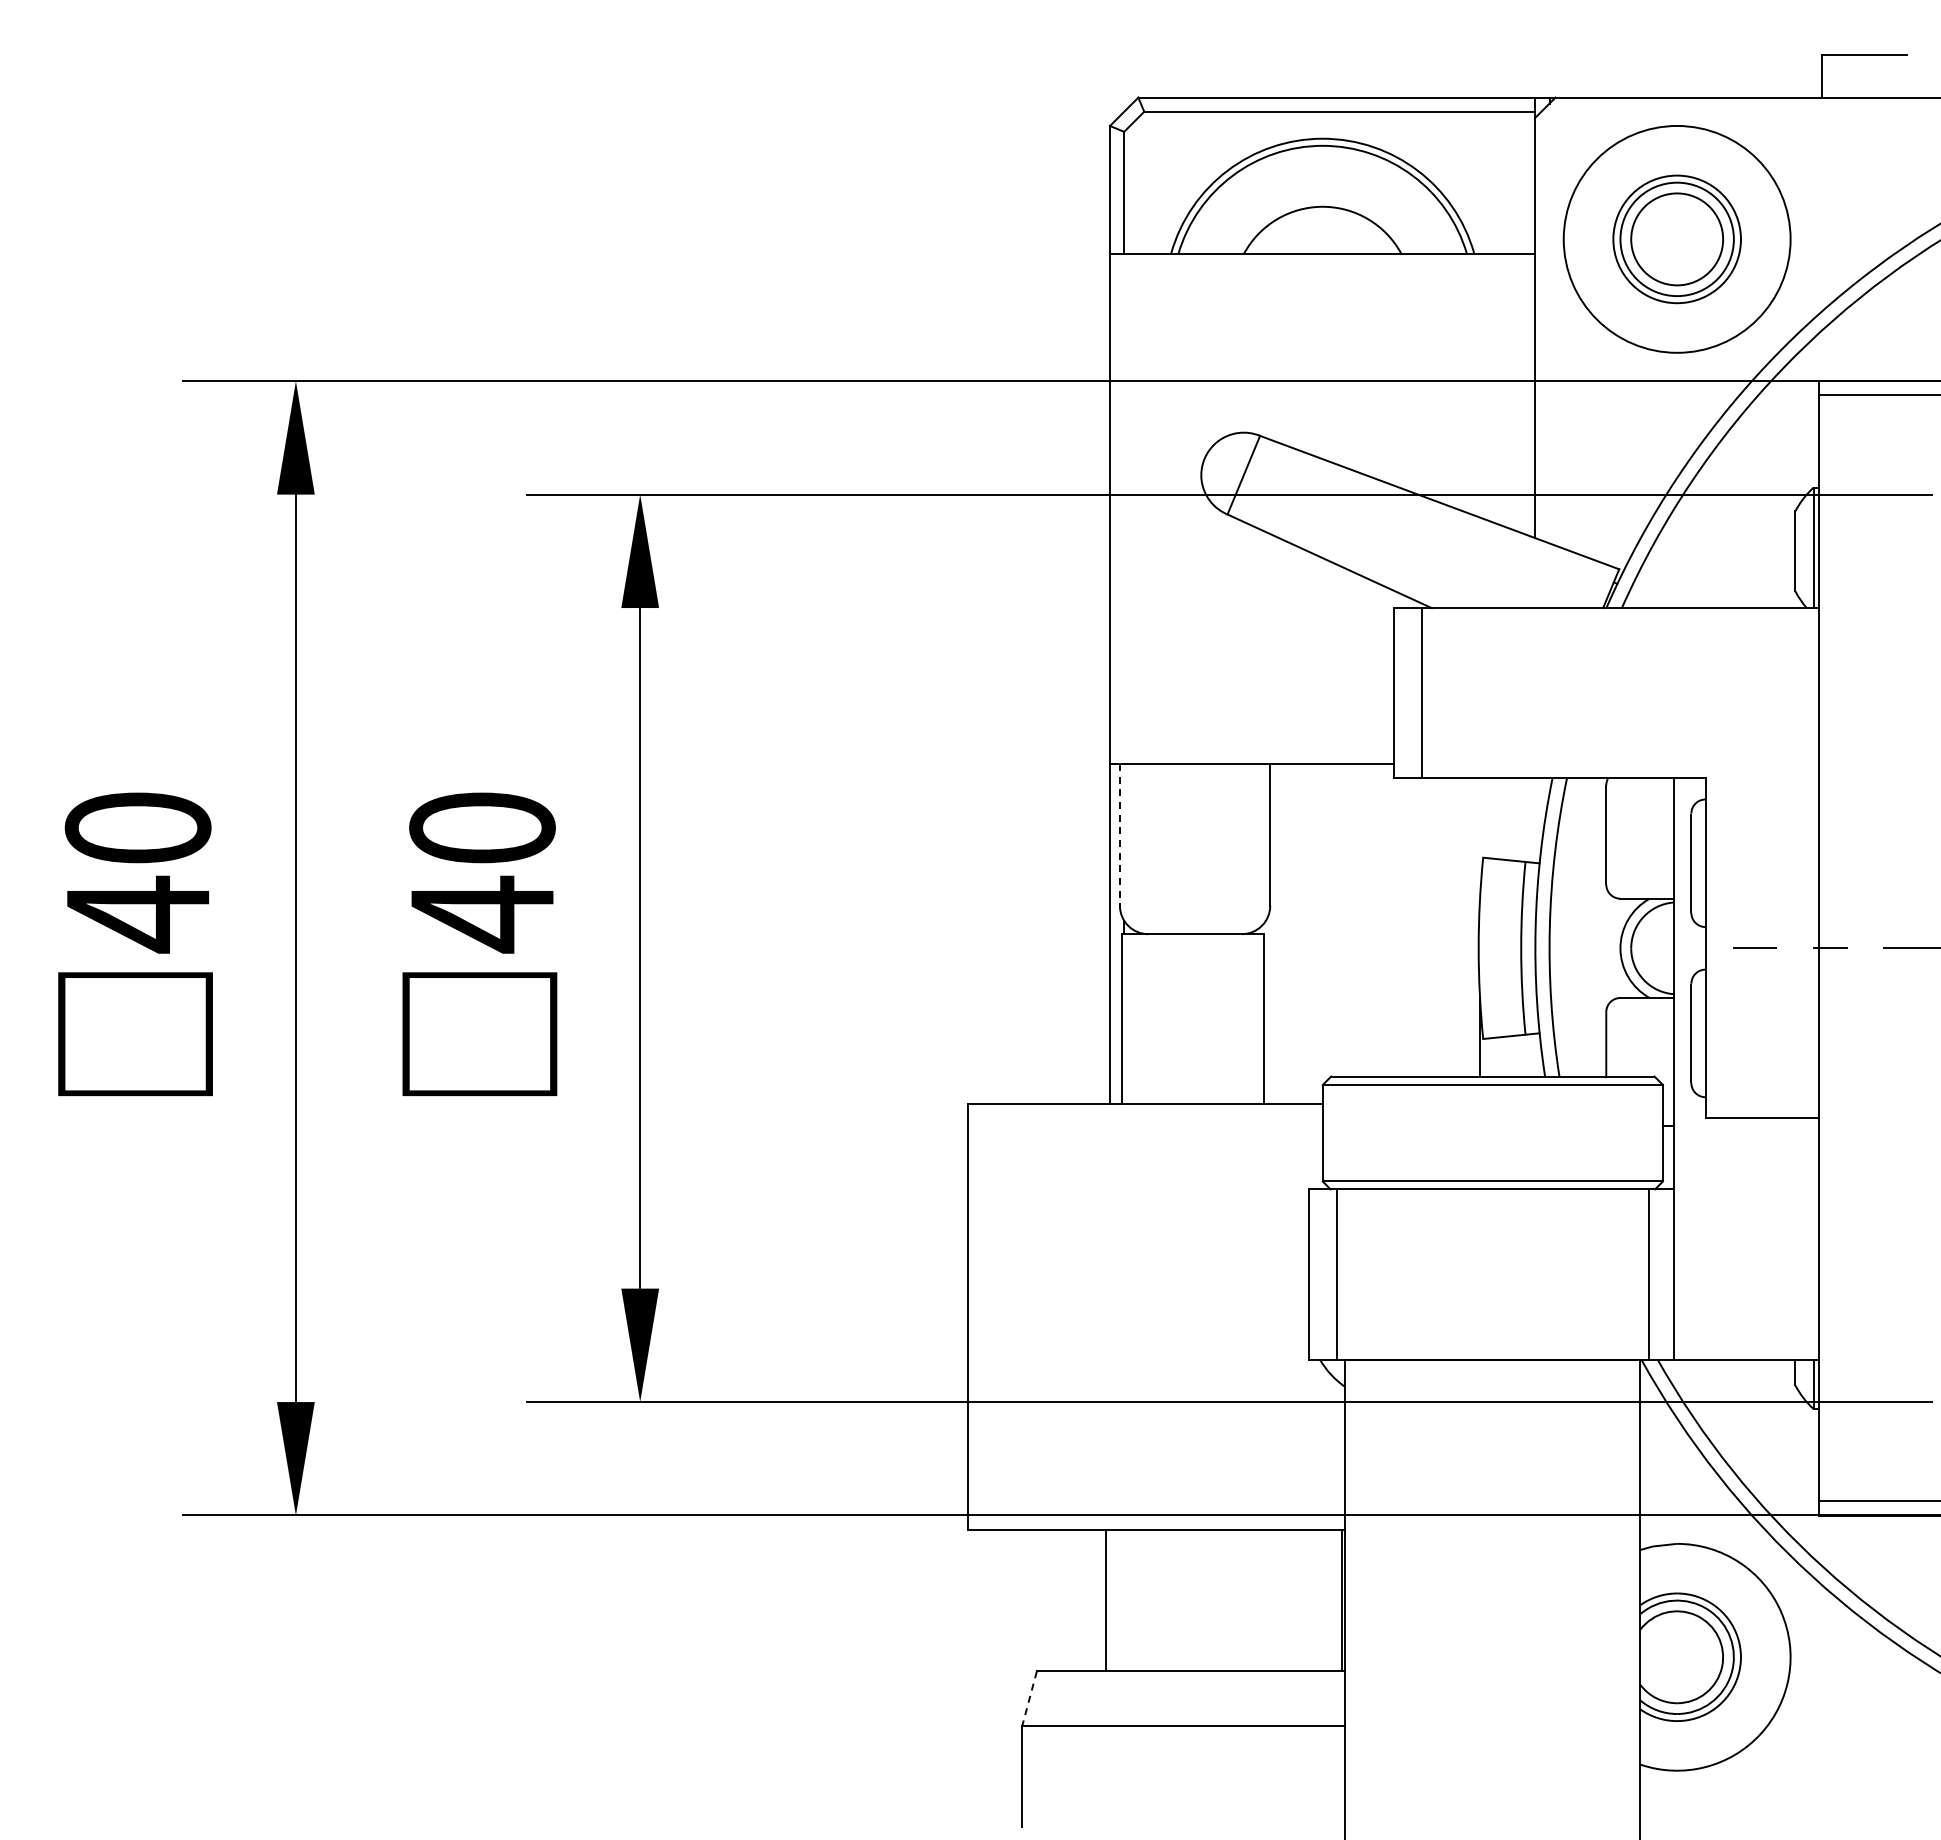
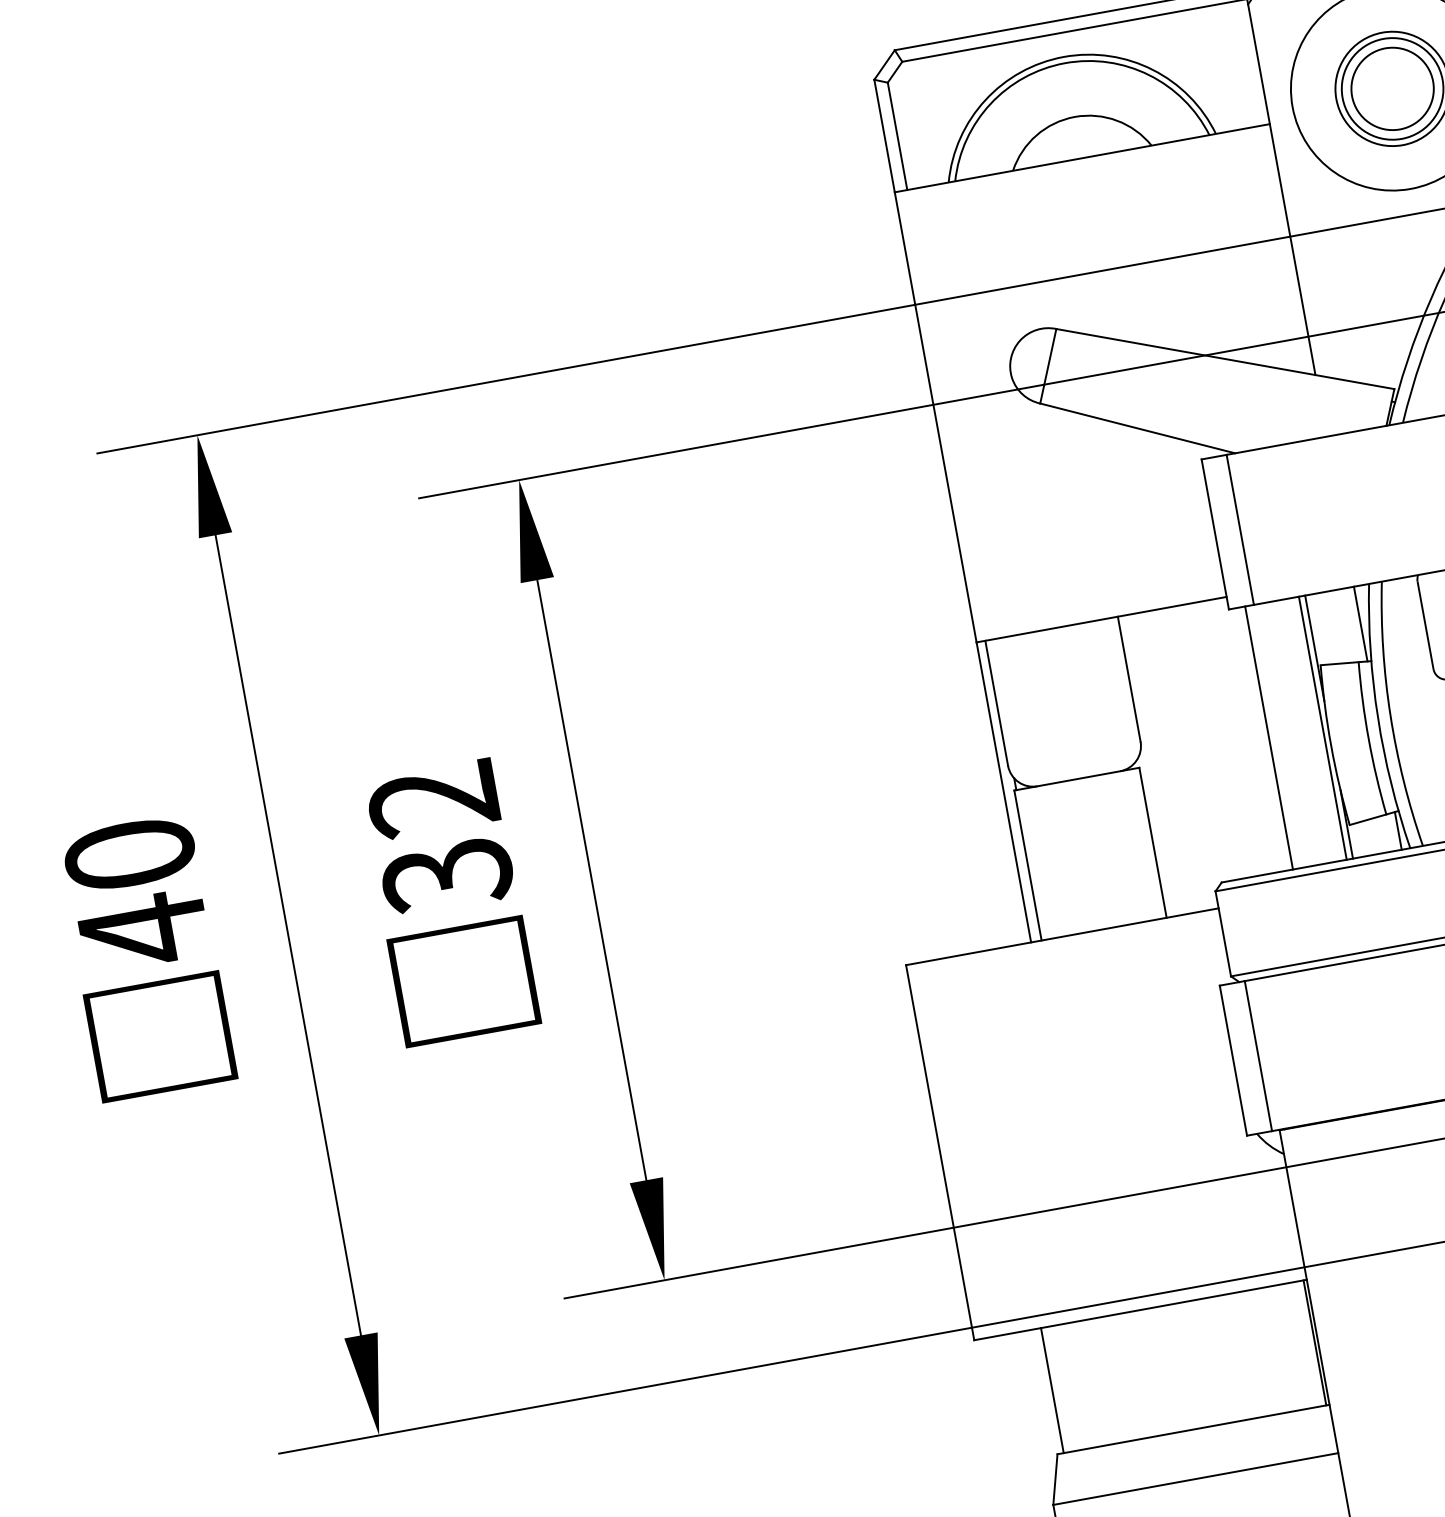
line: (1535, 820) -> (1360, 624), added
line: (1119, 834) -> (996, 703), dashed -> solid
line: (1480, 837) -> (1315, 647), added
text: (482, 872) -> (440, 838), 40 -> 32
line: (1412, 927) -> (1269, 738), added
line: (1473, 927) -> (1323, 728), added
line: (1535, 1054) -> (1398, 830), added
line: (1105, 1600) -> (1051, 1390), moved
line: (1029, 1699) -> (1055, 1480), dashed -> solid

